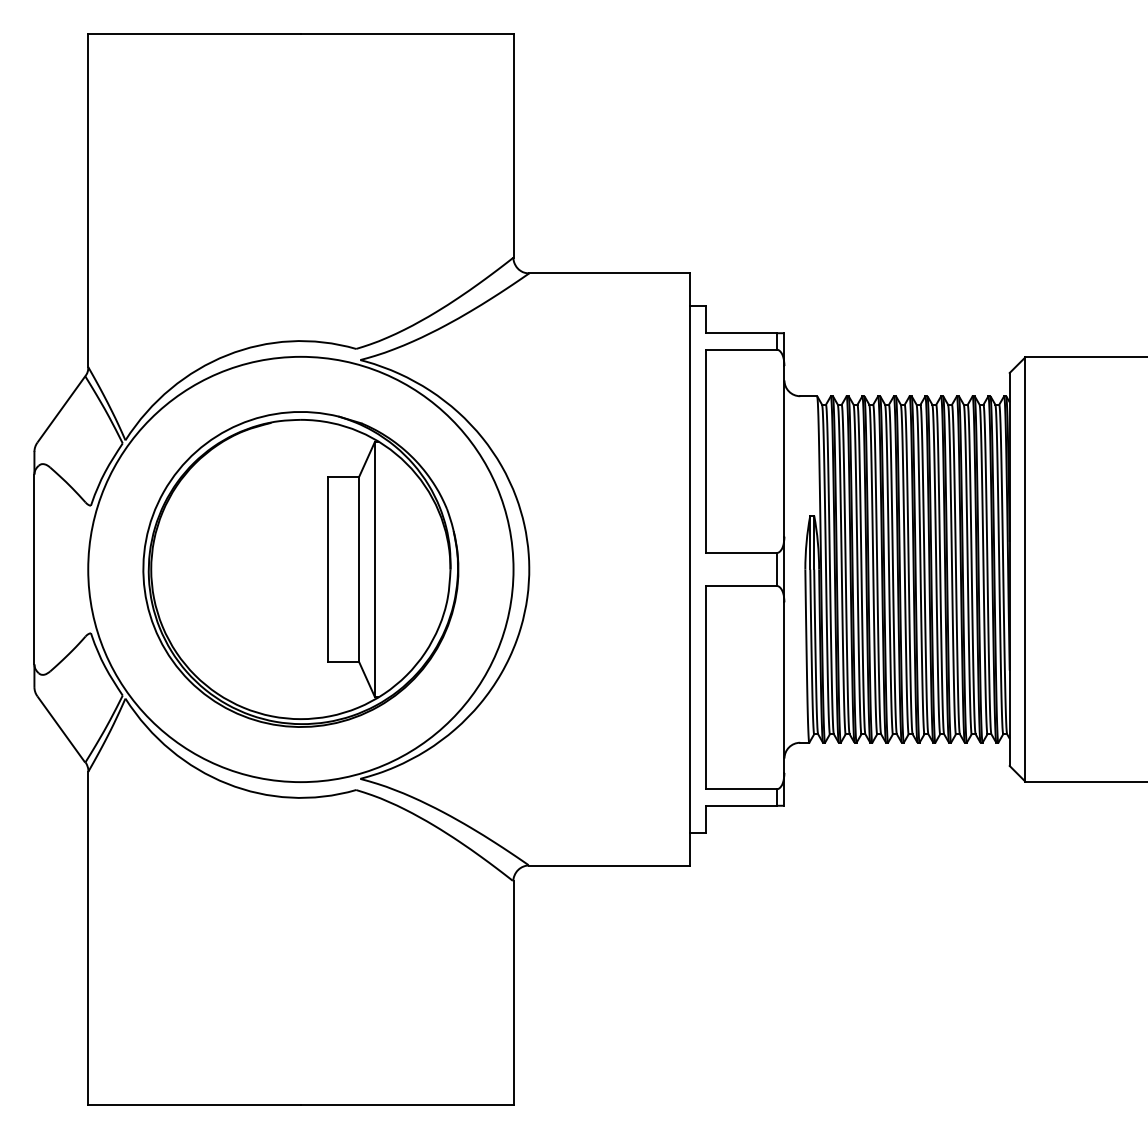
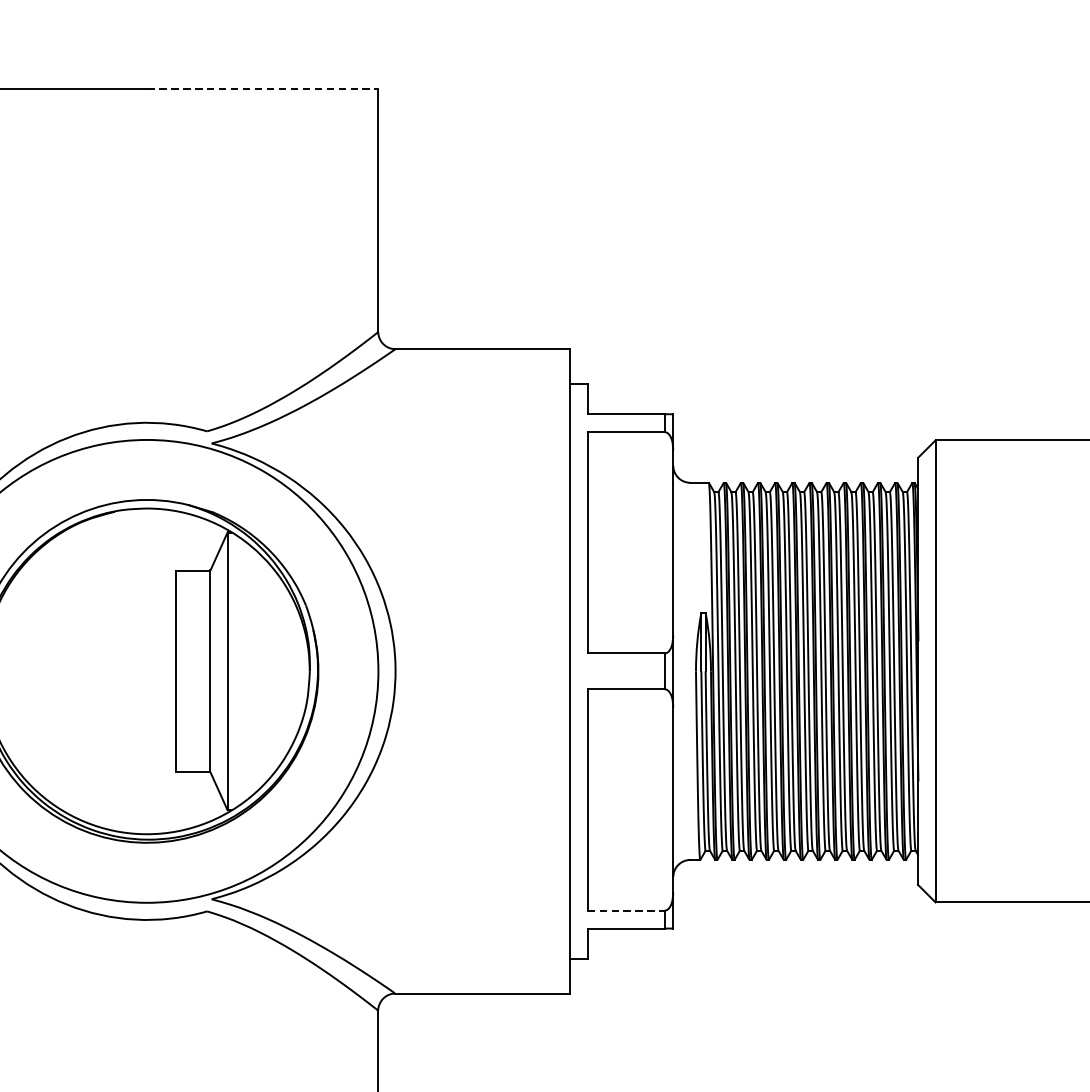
line: (407, 33) -> (263, 88), solid -> dashed
line: (741, 789) -> (626, 910), solid -> dashed

